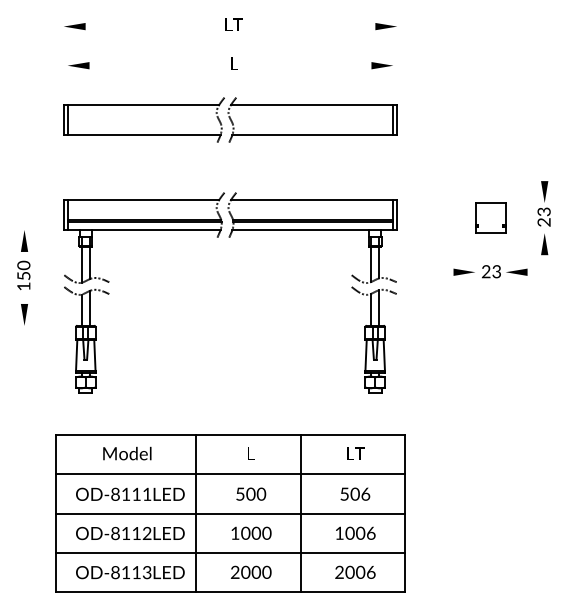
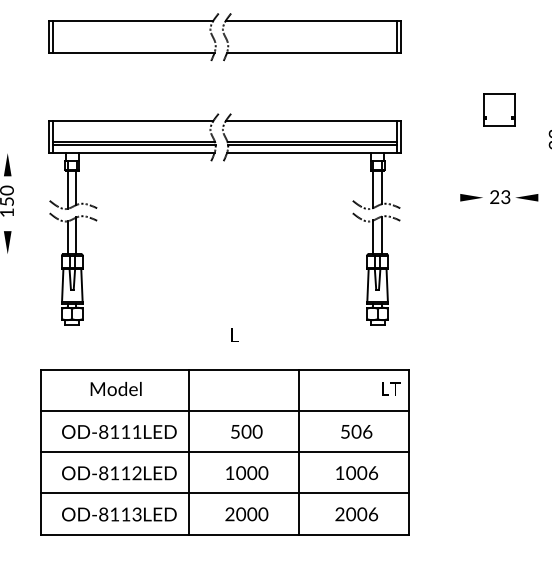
part: (490, 217) -> (499, 109), moved
text: (251, 453) -> (235, 335), moved
text: (355, 453) -> (390, 388), moved

